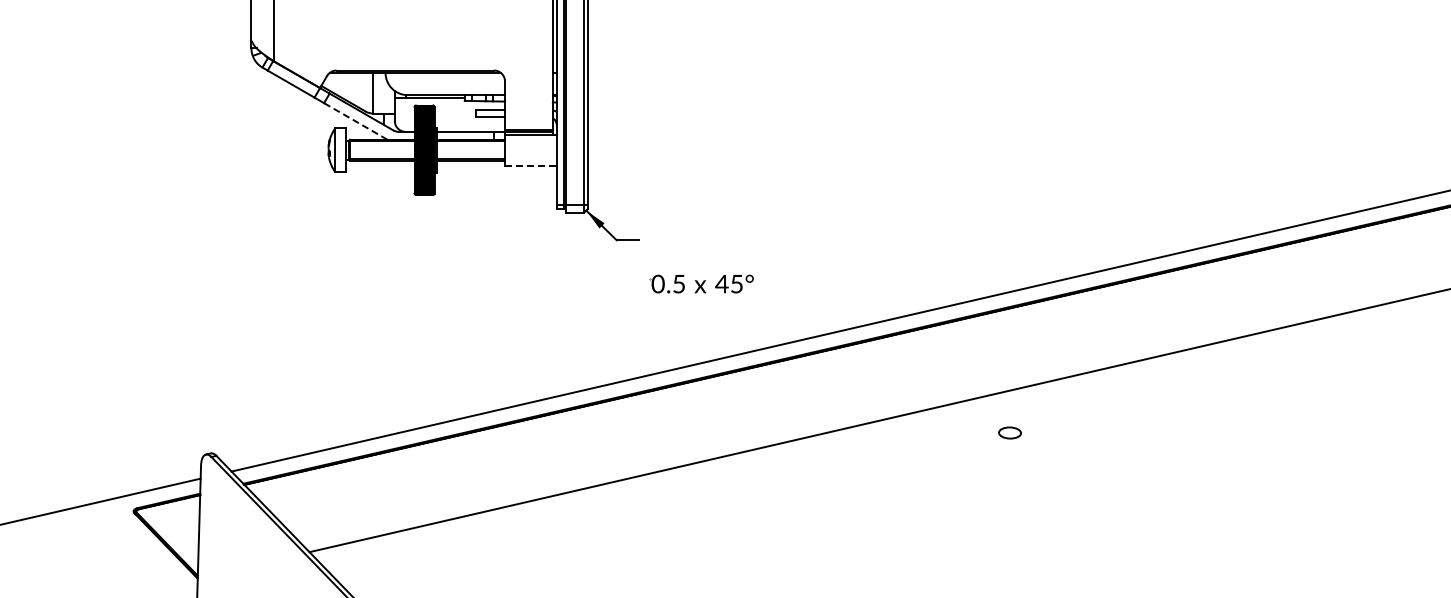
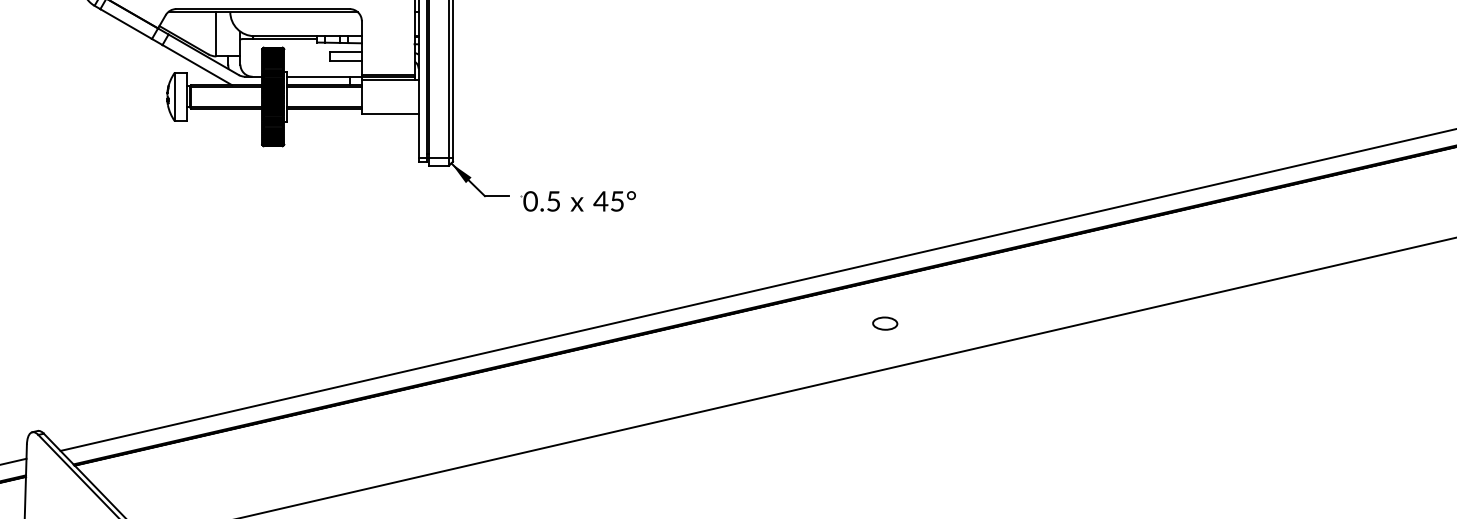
line: (355, 121) -> (197, 65), dashed -> solid
line: (530, 165) -> (389, 113), dashed -> solid
part: (701, 283) -> (578, 200), moved
part: (1009, 432) -> (884, 323), moved

